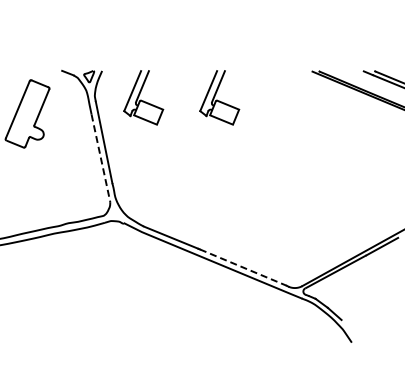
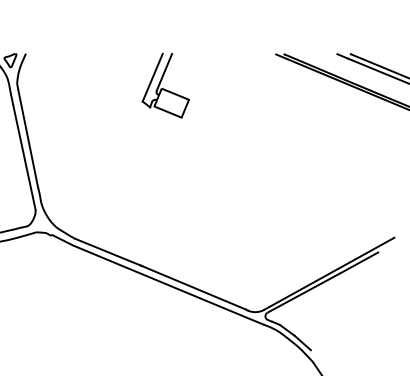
part: (143, 97) -> (75, 85), removed
line: (100, 158) -> (23, 157), dashed -> solid
line: (243, 267) -> (194, 287), dashed -> solid

